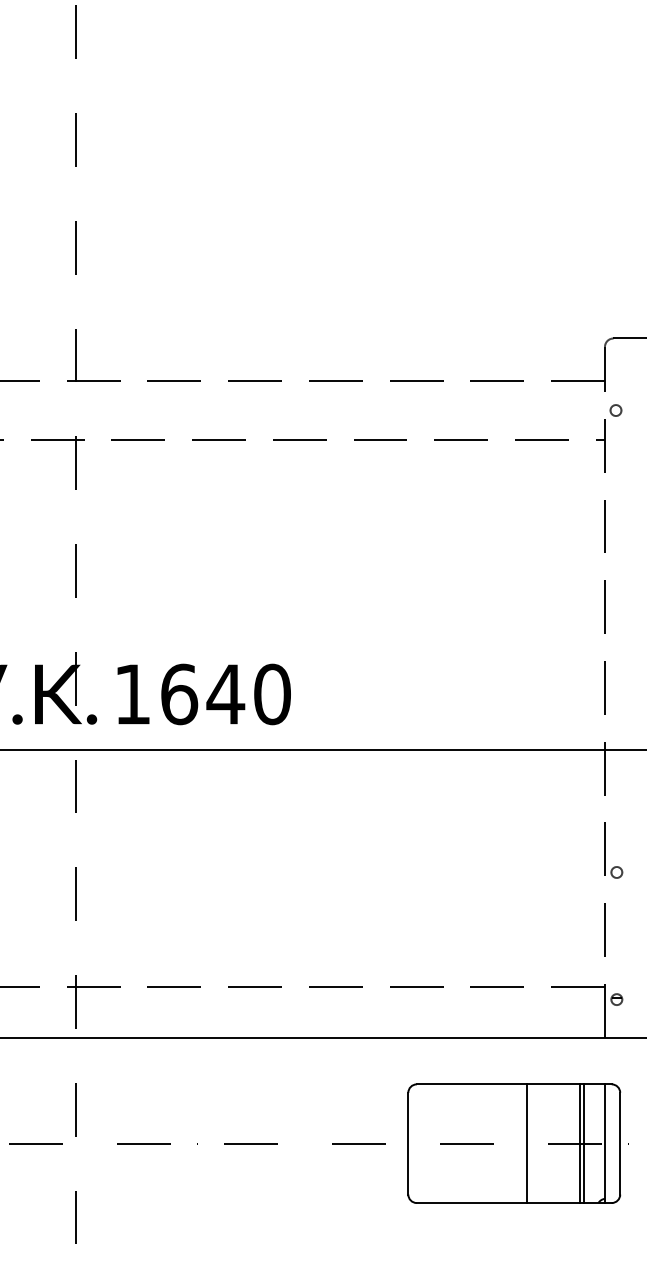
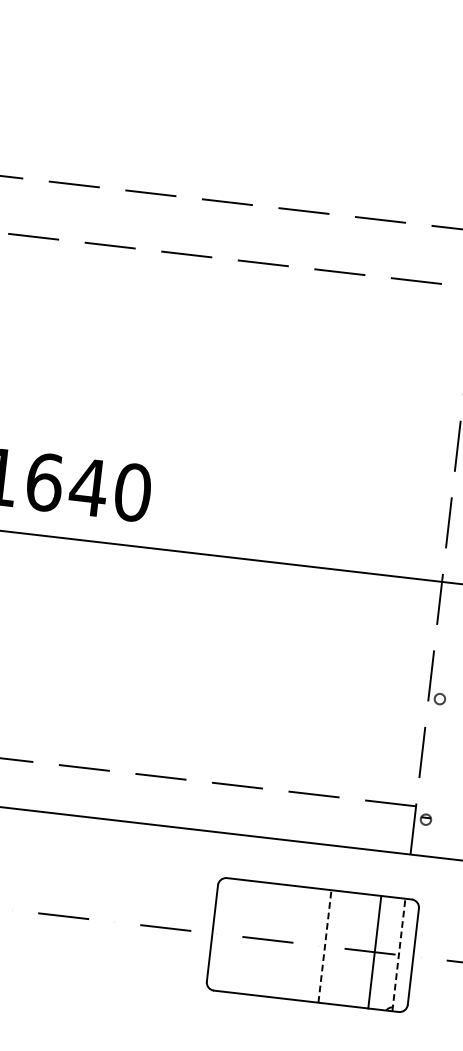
line: (526, 1143) -> (324, 946), solid -> dashed
line: (583, 1143) -> (378, 952), removed
line: (604, 1143) -> (398, 954), solid -> dashed

